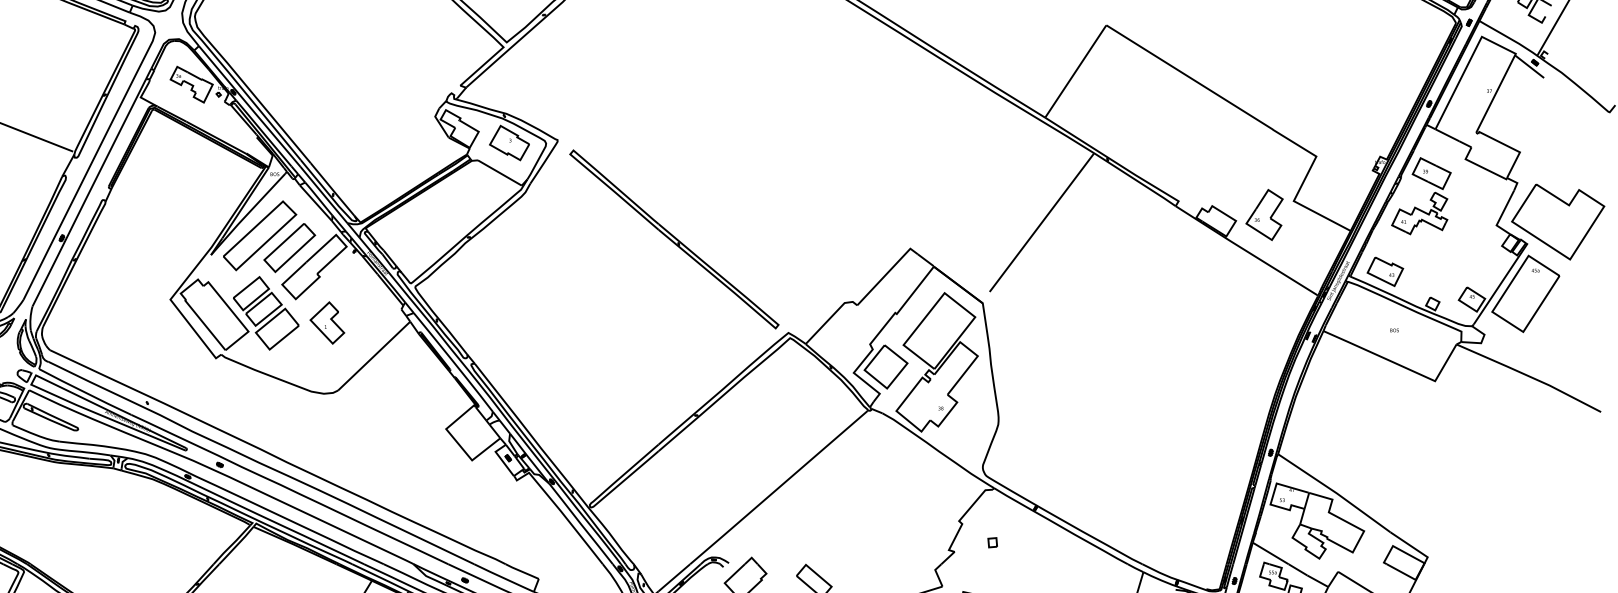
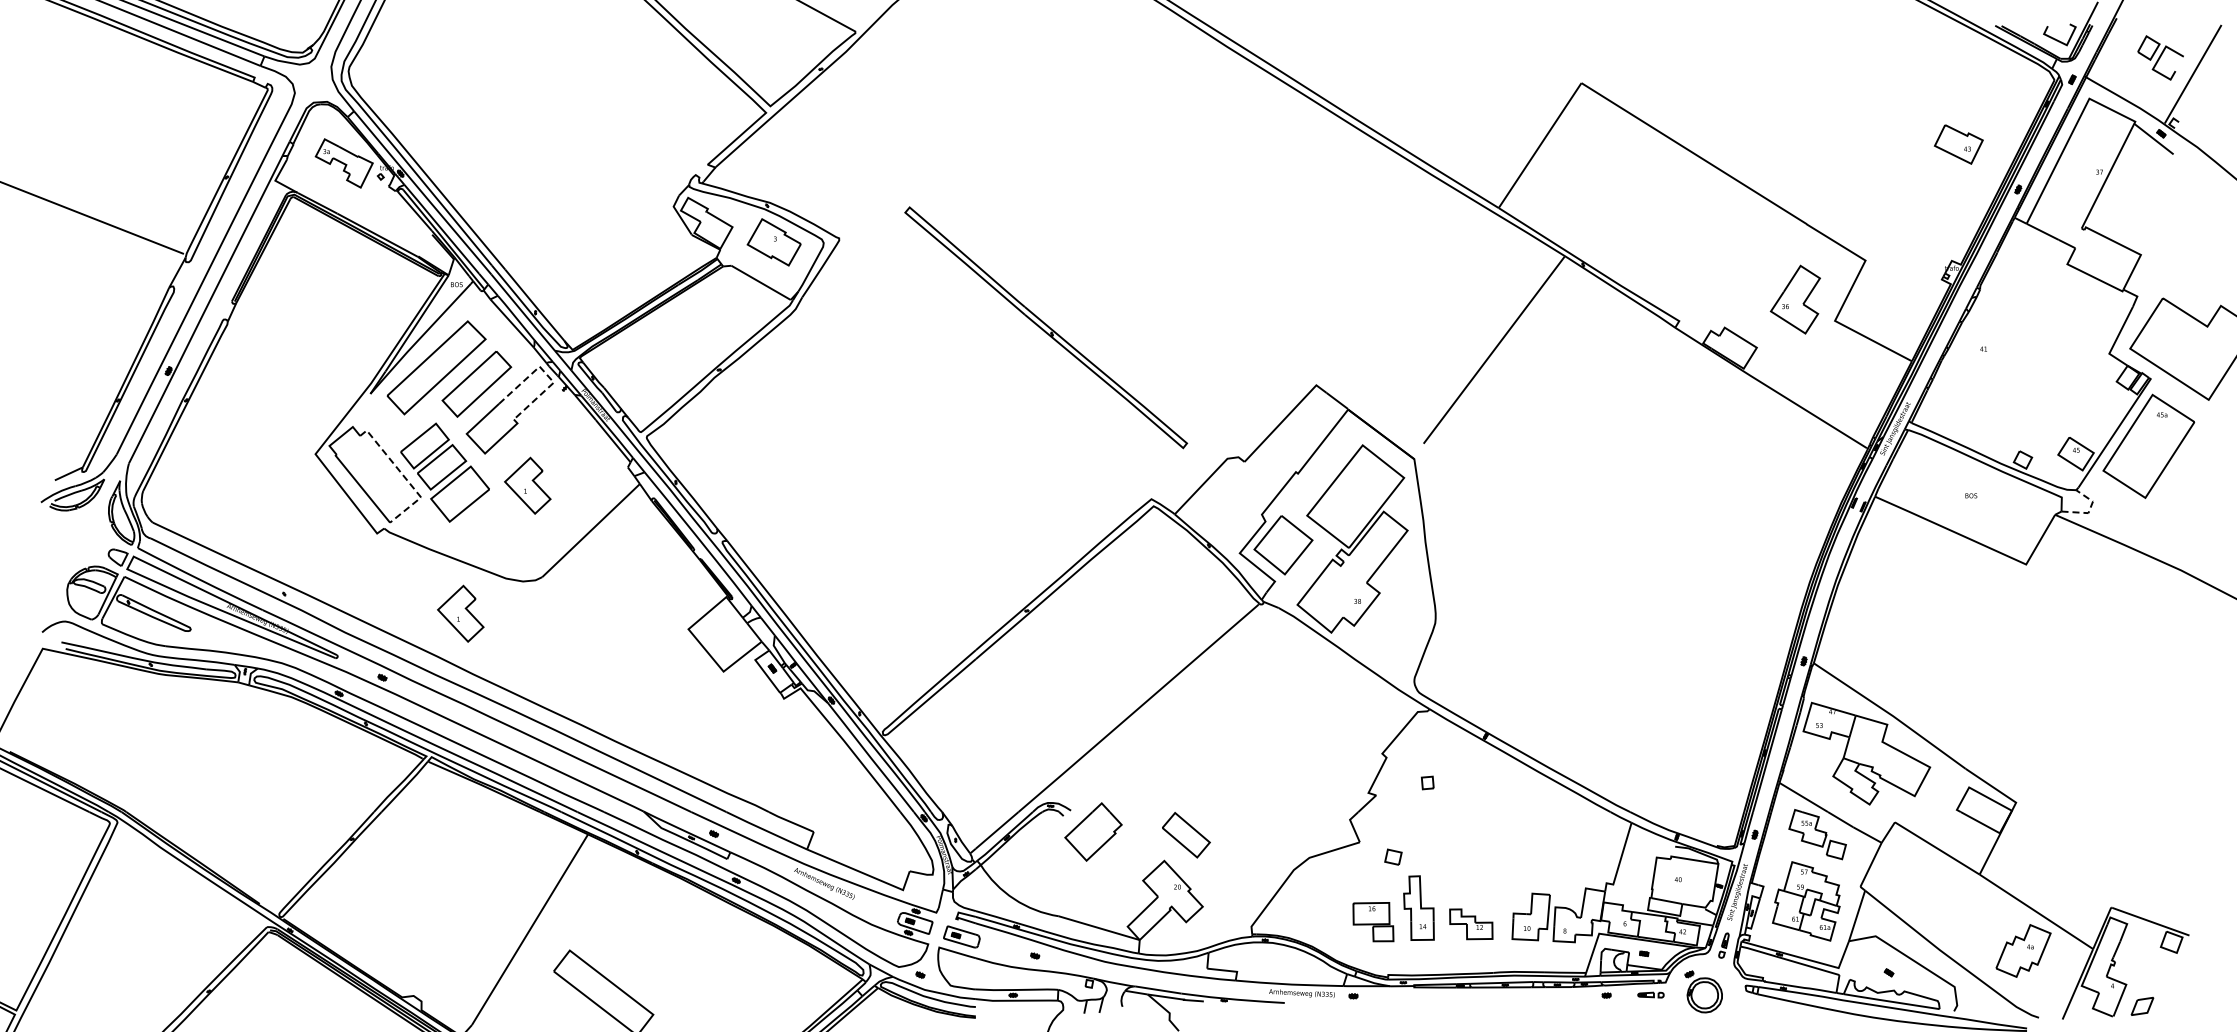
part: (1430, 199) -> (2019, 318), removed
part: (1263, 214) -> (1794, 299), moved
part: (674, 239) -> (1046, 327), moved
line: (341, 240) -> (546, 374), solid -> dashed
part: (1385, 271) -> (1958, 144), moved
line: (236, 316) -> (404, 476), solid -> dashed
line: (1481, 341) -> (2089, 510), solid -> dashed
part: (277, 417) -> (460, 613), added

